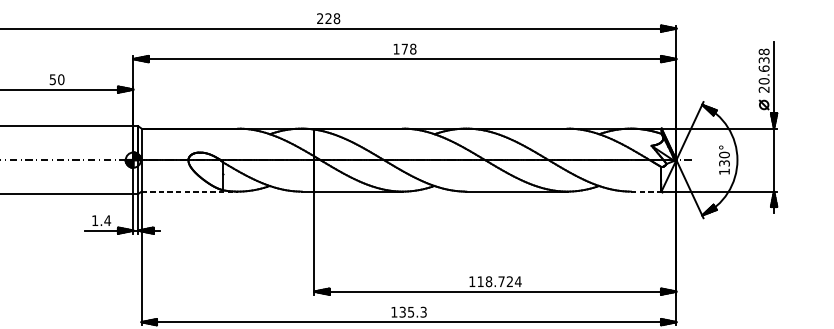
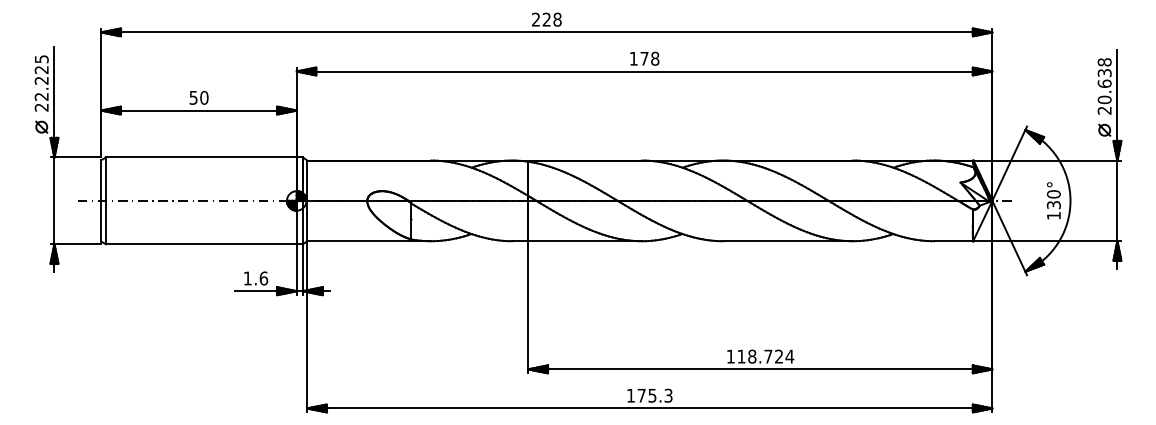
line: (190, 191) -> (369, 241), dashed -> solid
line: (646, 191) -> (953, 241), dashed -> solid
text: (107, 220) -> (263, 278), 1.4 -> 1.6
text: (402, 312) -> (641, 395), 135.3 -> 175.3

